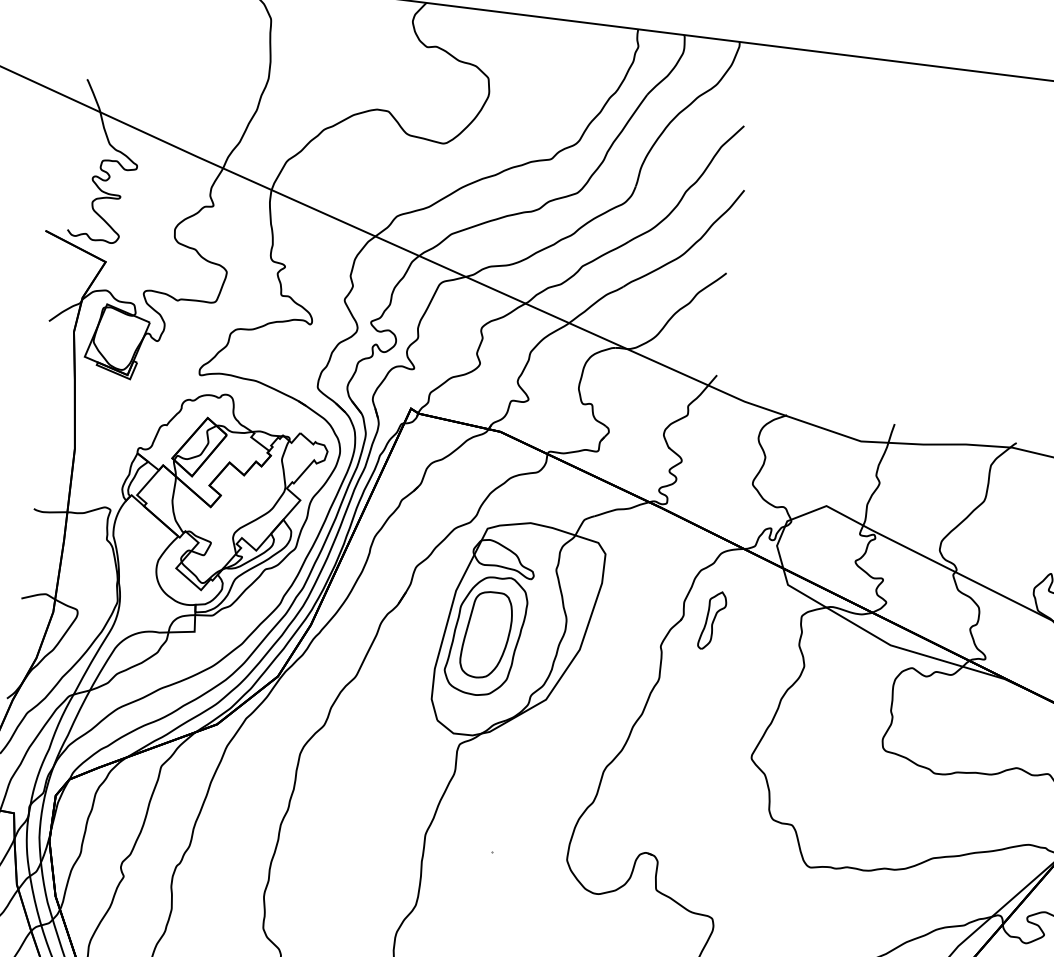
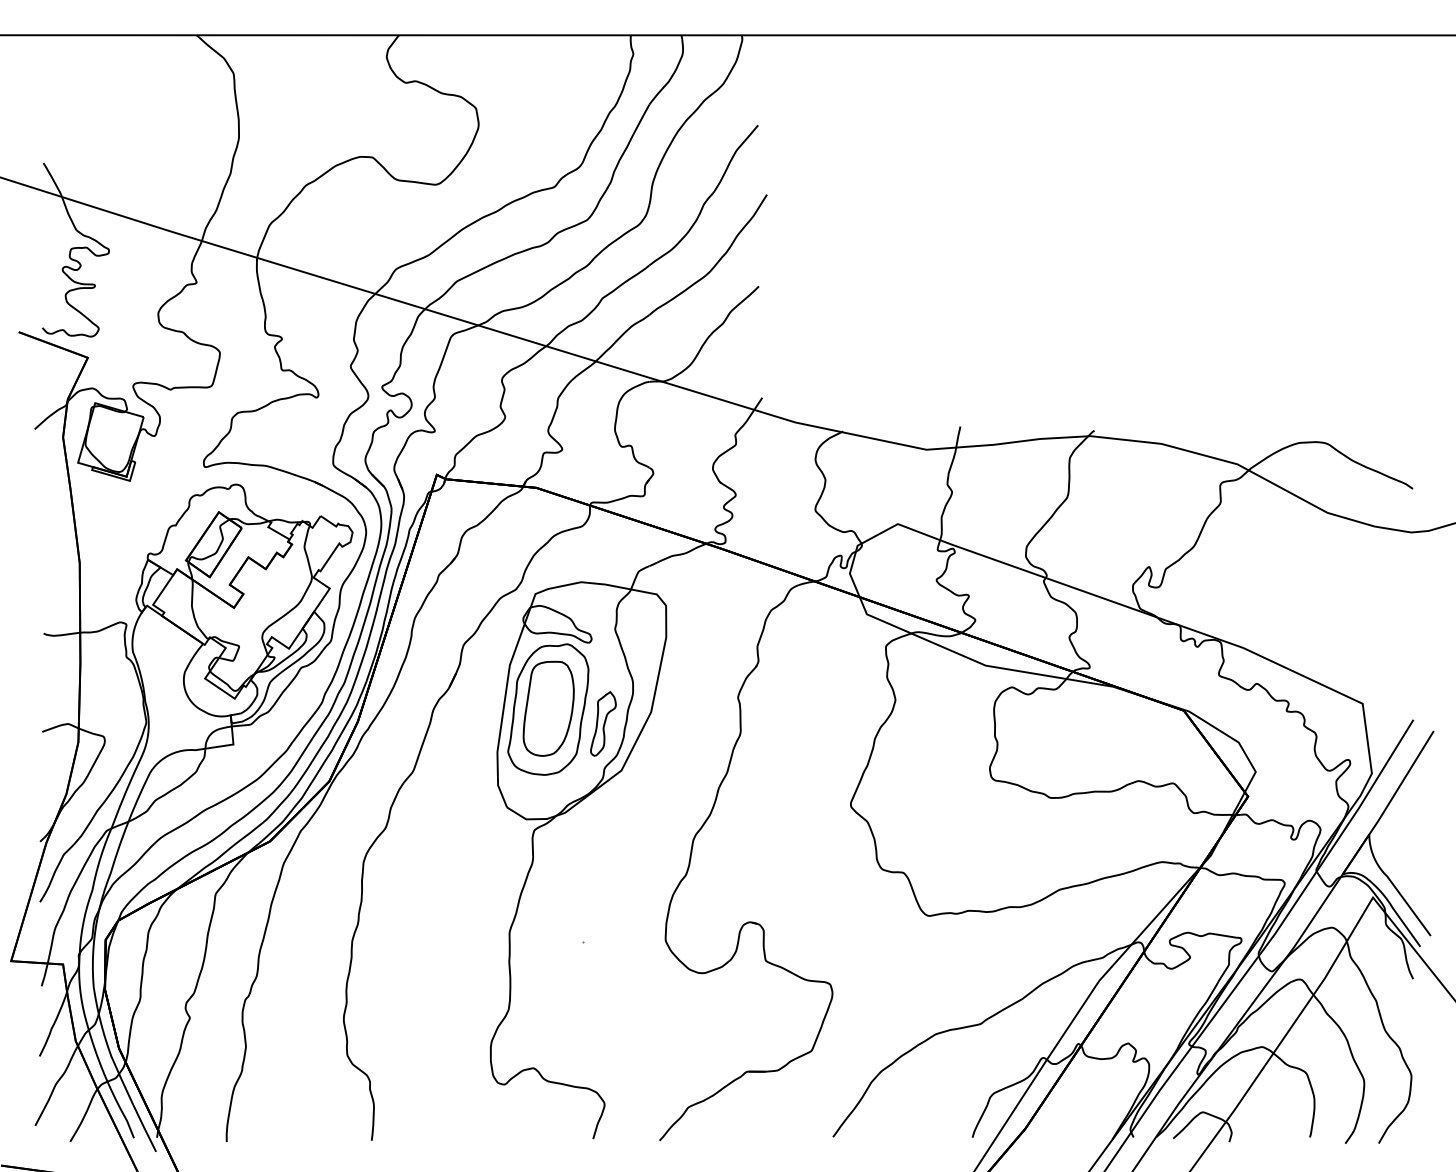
part: (712, 620) -> (603, 723), moved

